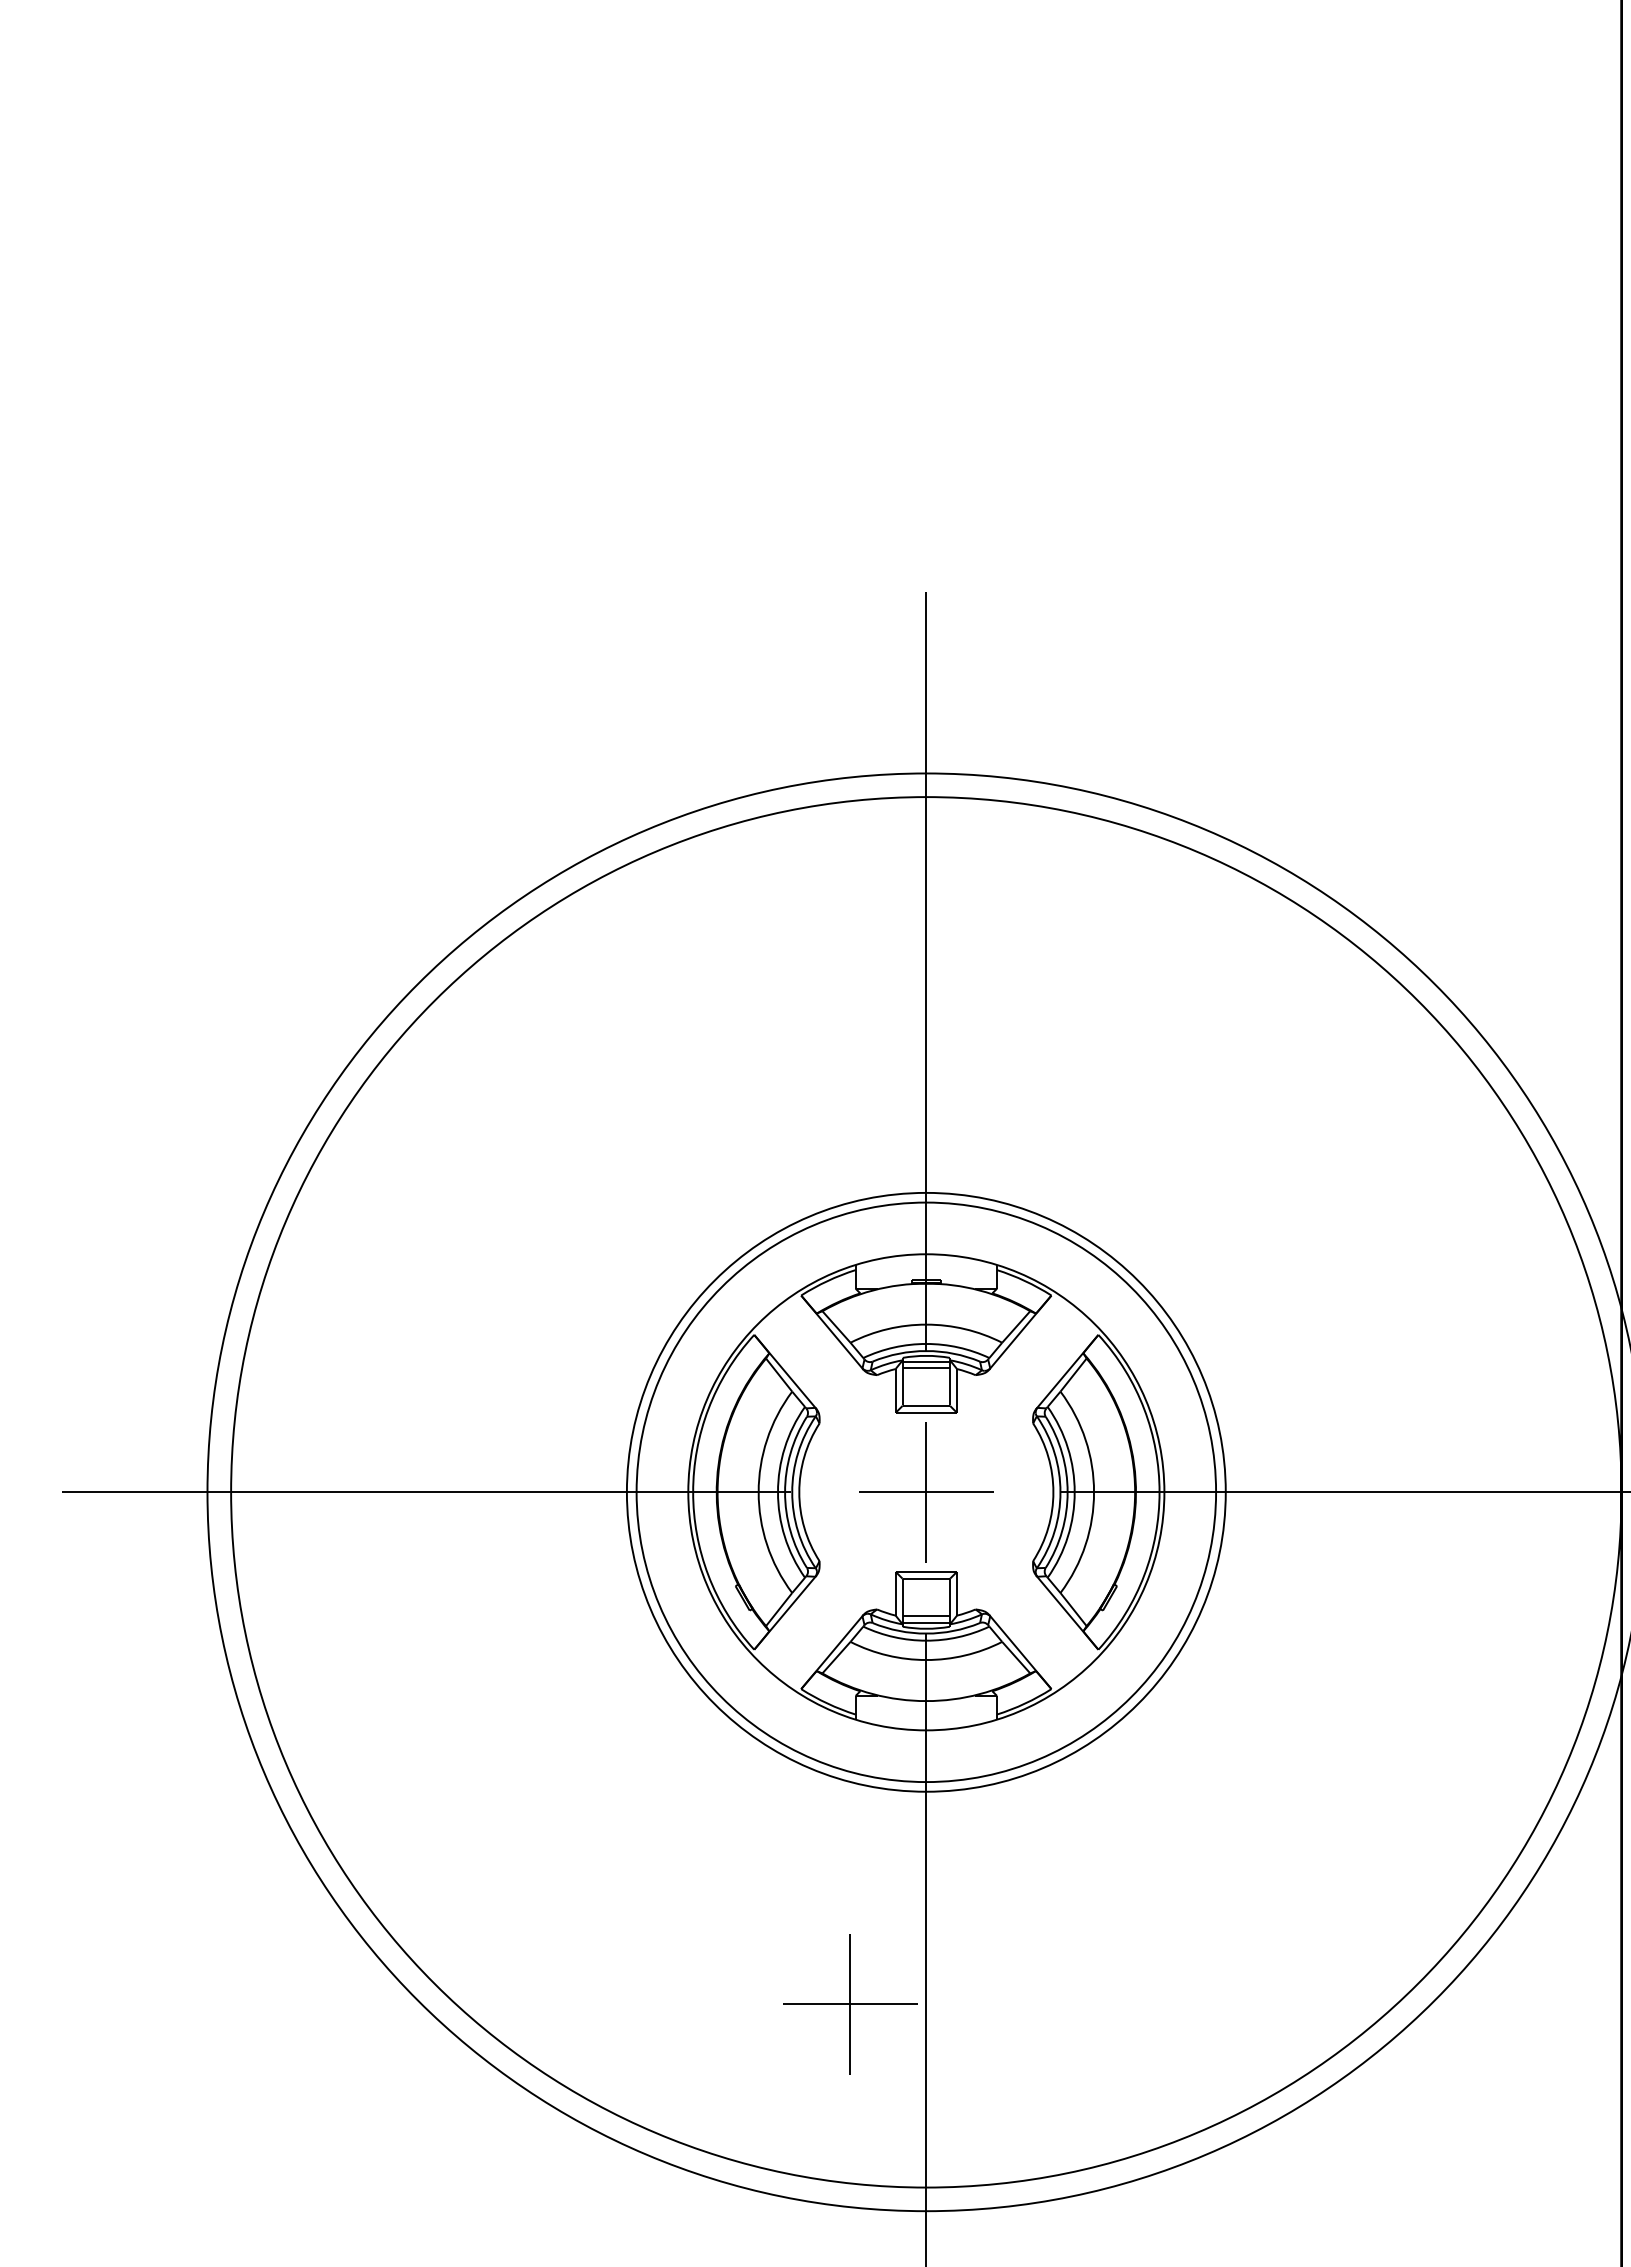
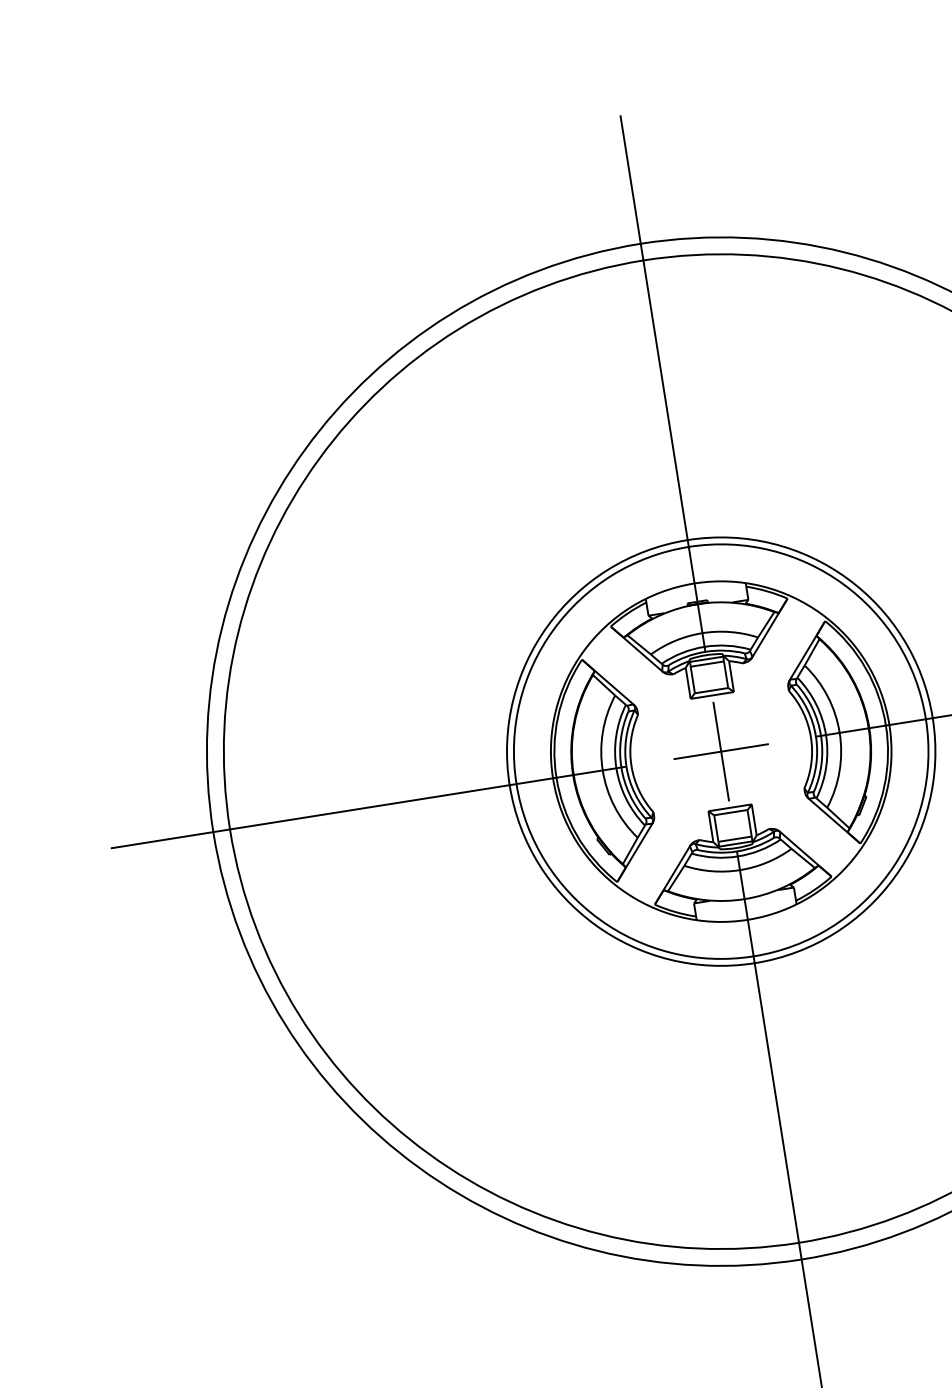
part: (850, 2004) -> (724, 1121), removed

